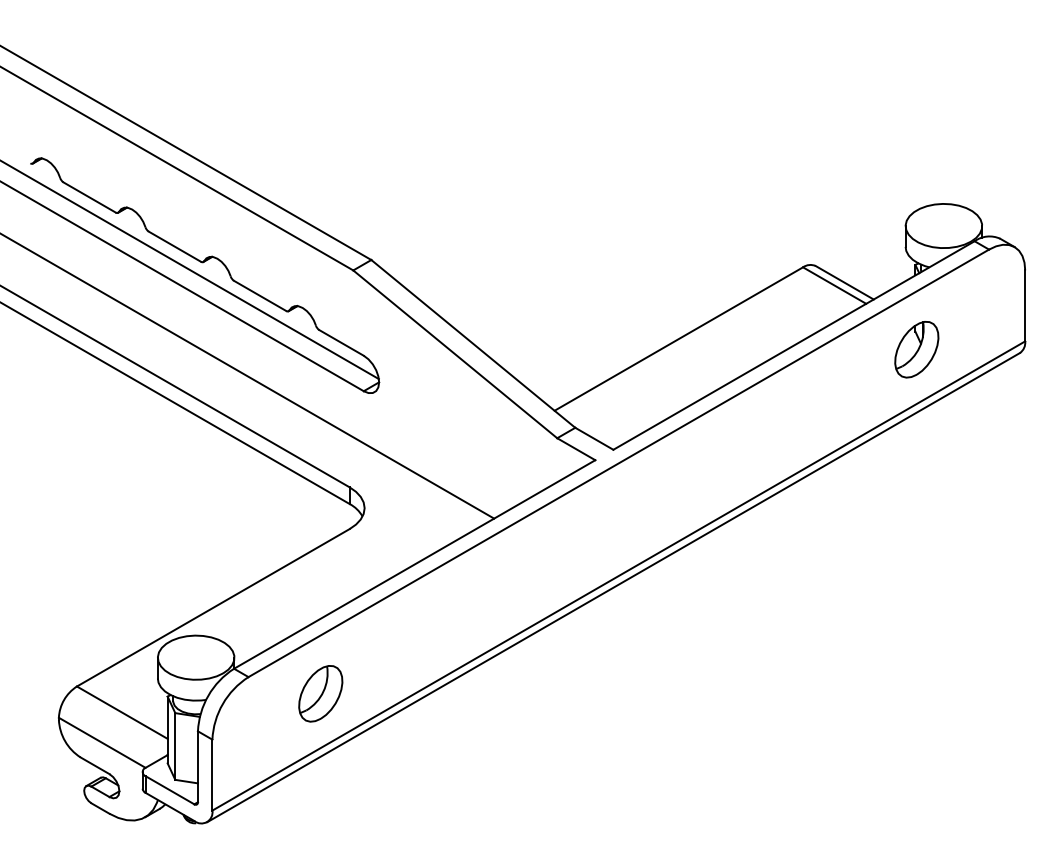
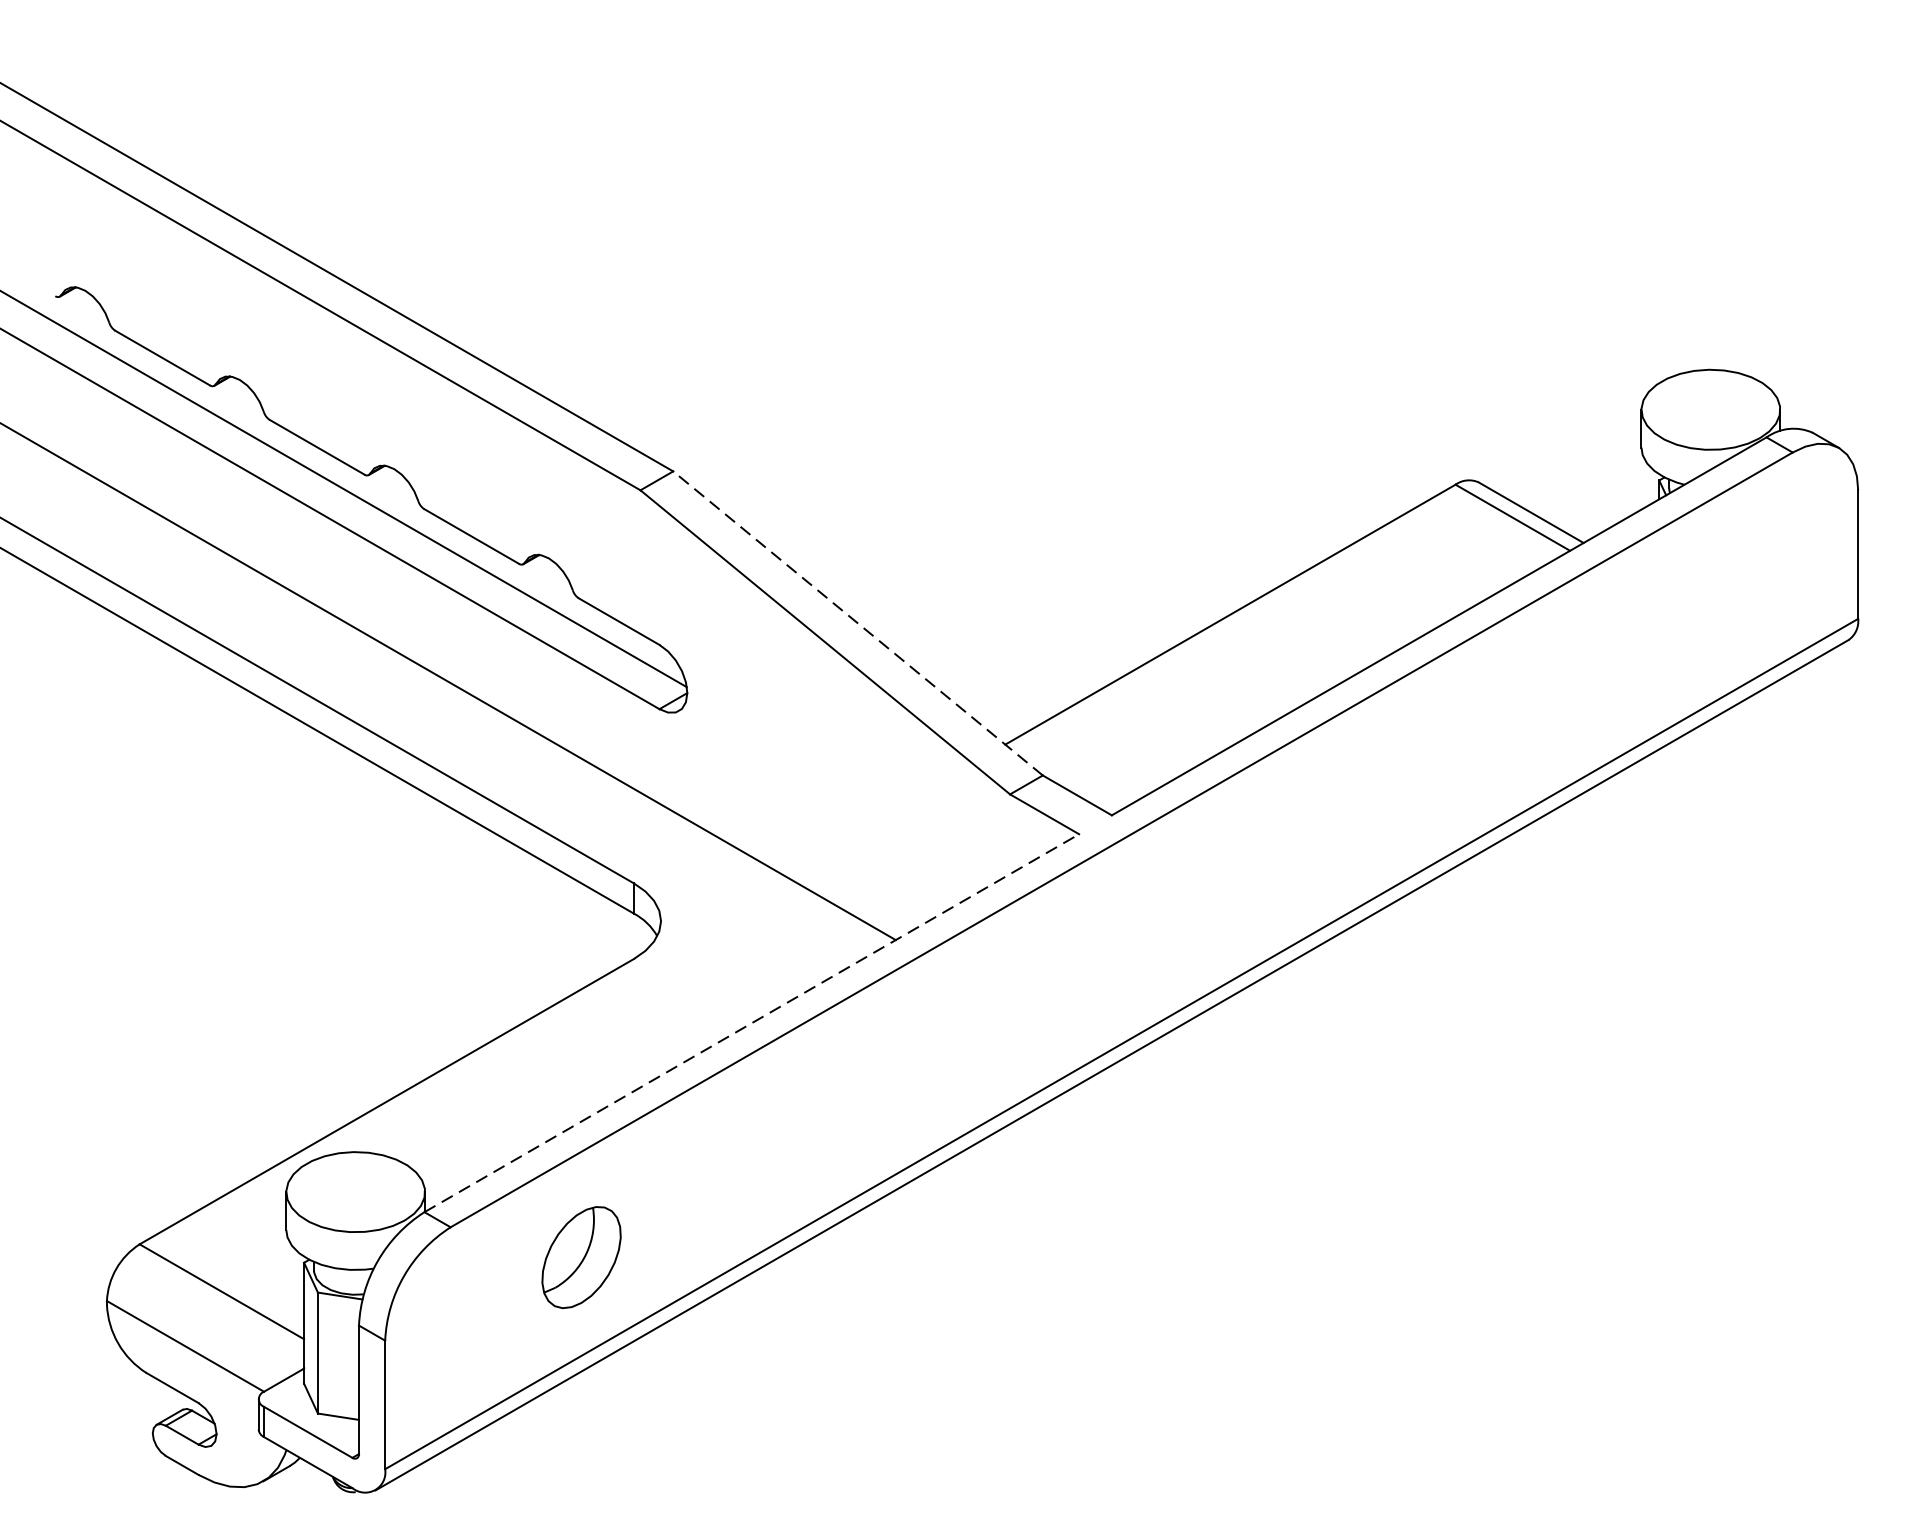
line: (472, 343) -> (856, 622), solid -> dashed
part: (916, 349) -> (1661, 633), removed
line: (414, 564) -> (751, 1023), solid -> dashed

